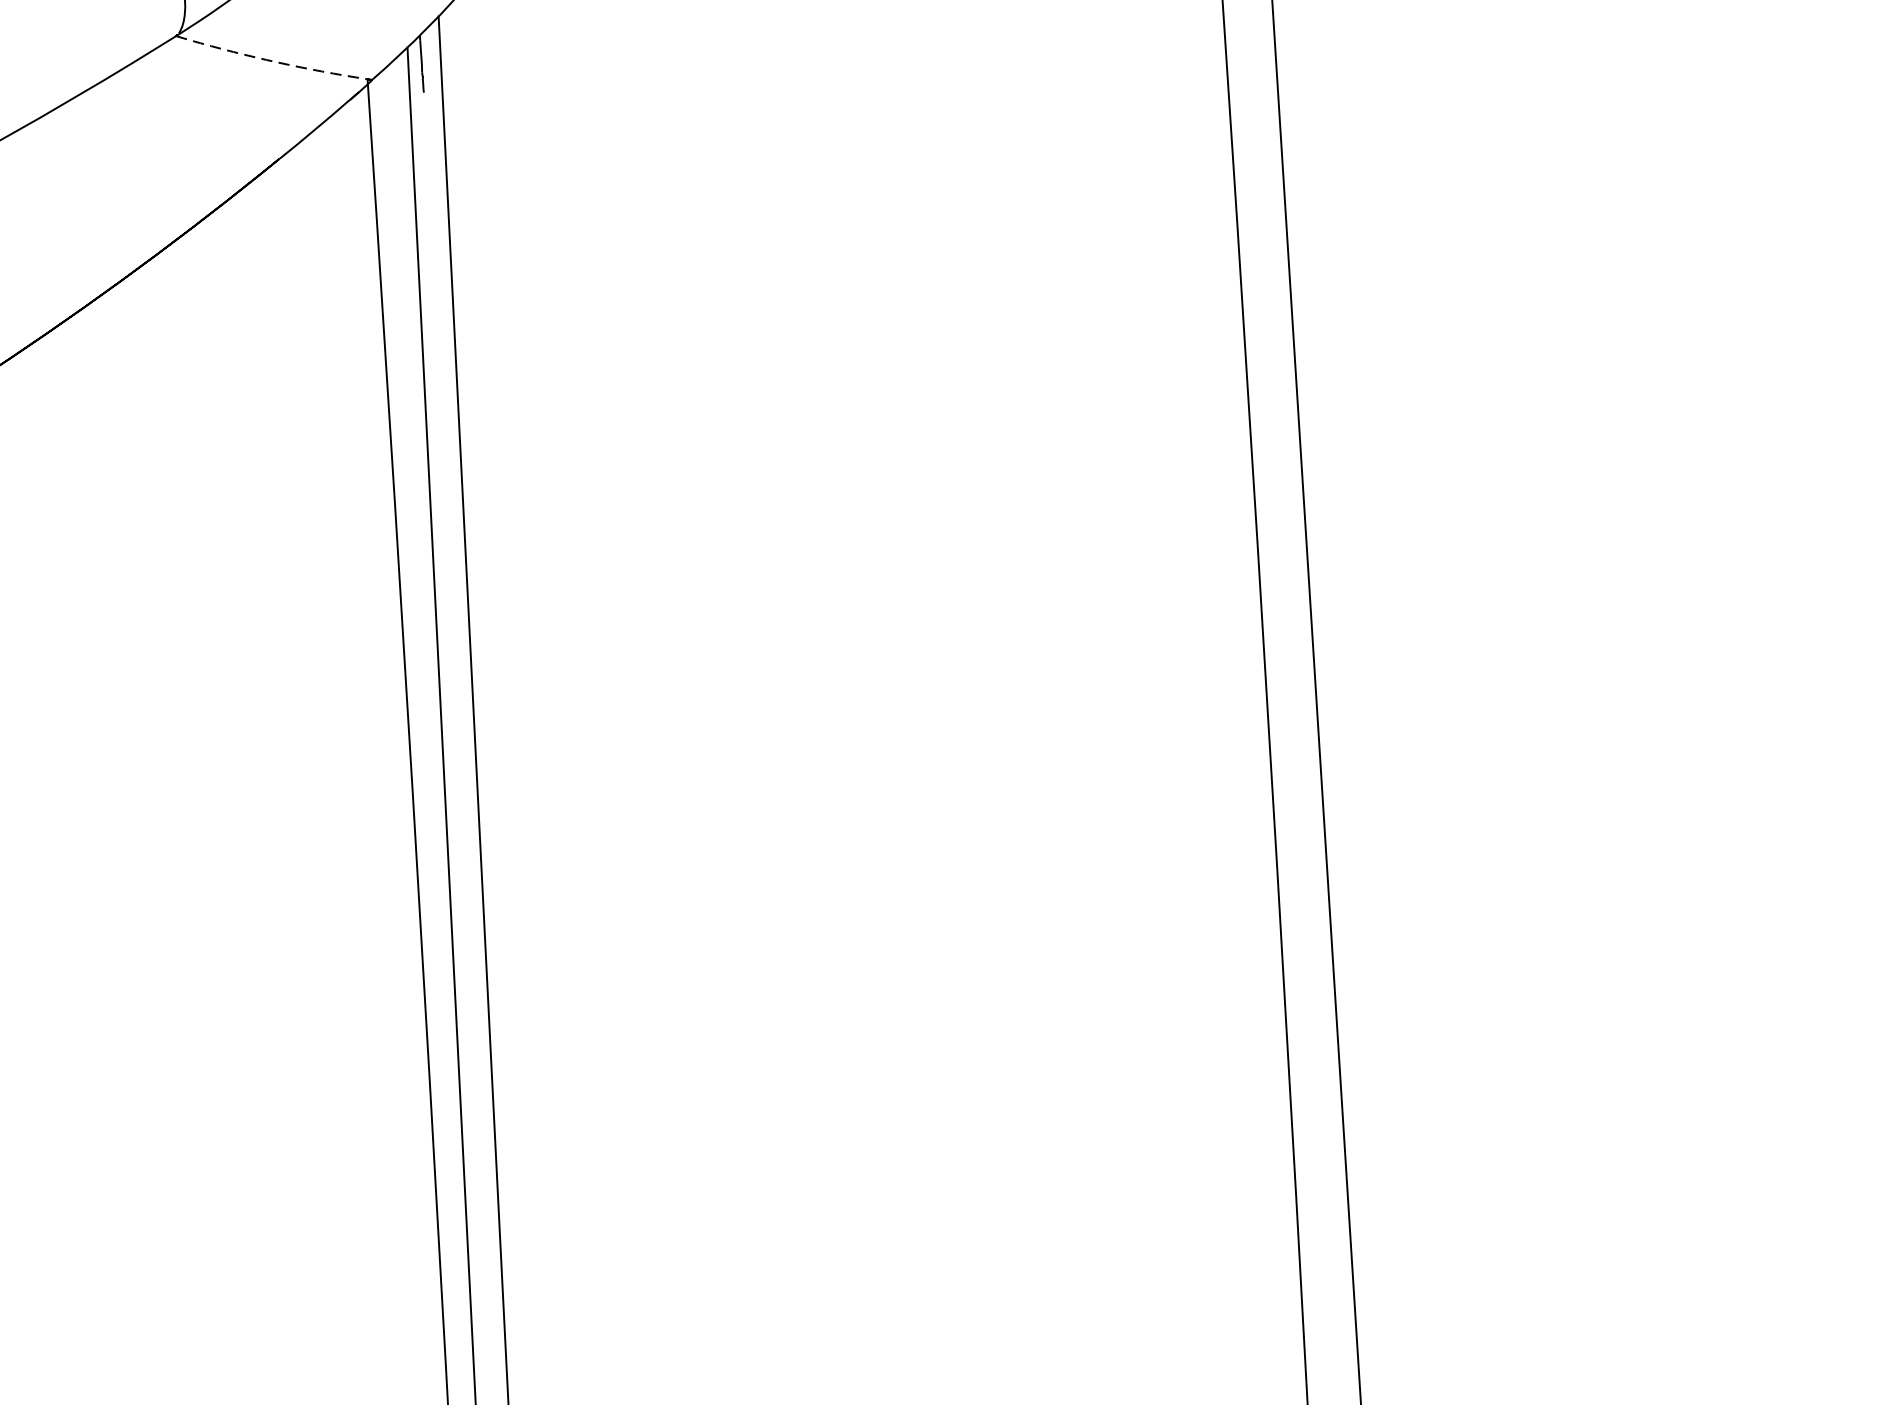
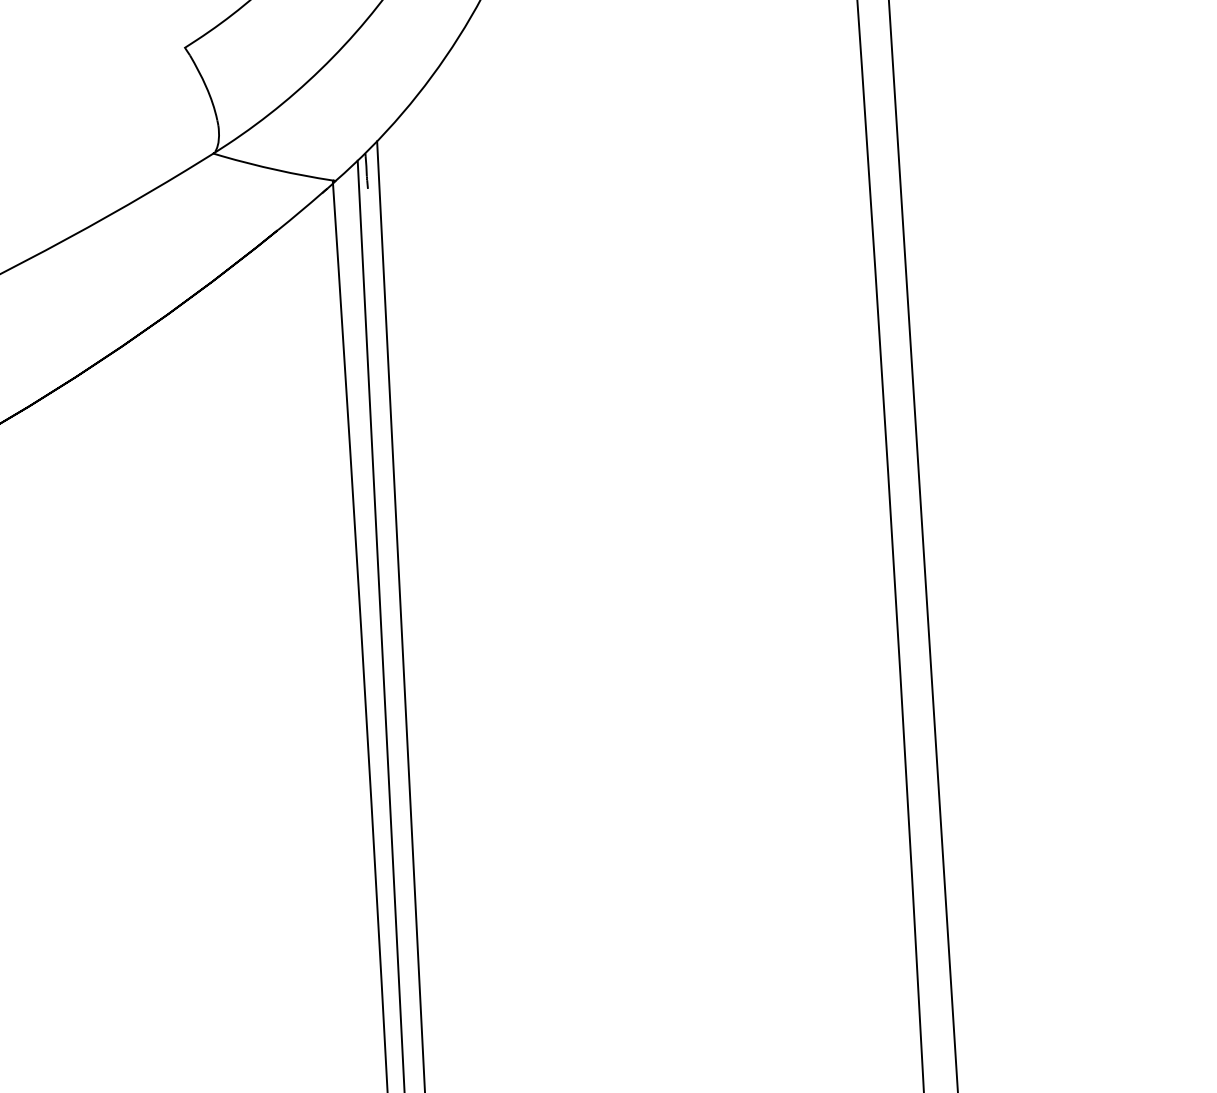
line: (272, 61) -> (273, 169), dashed -> solid

